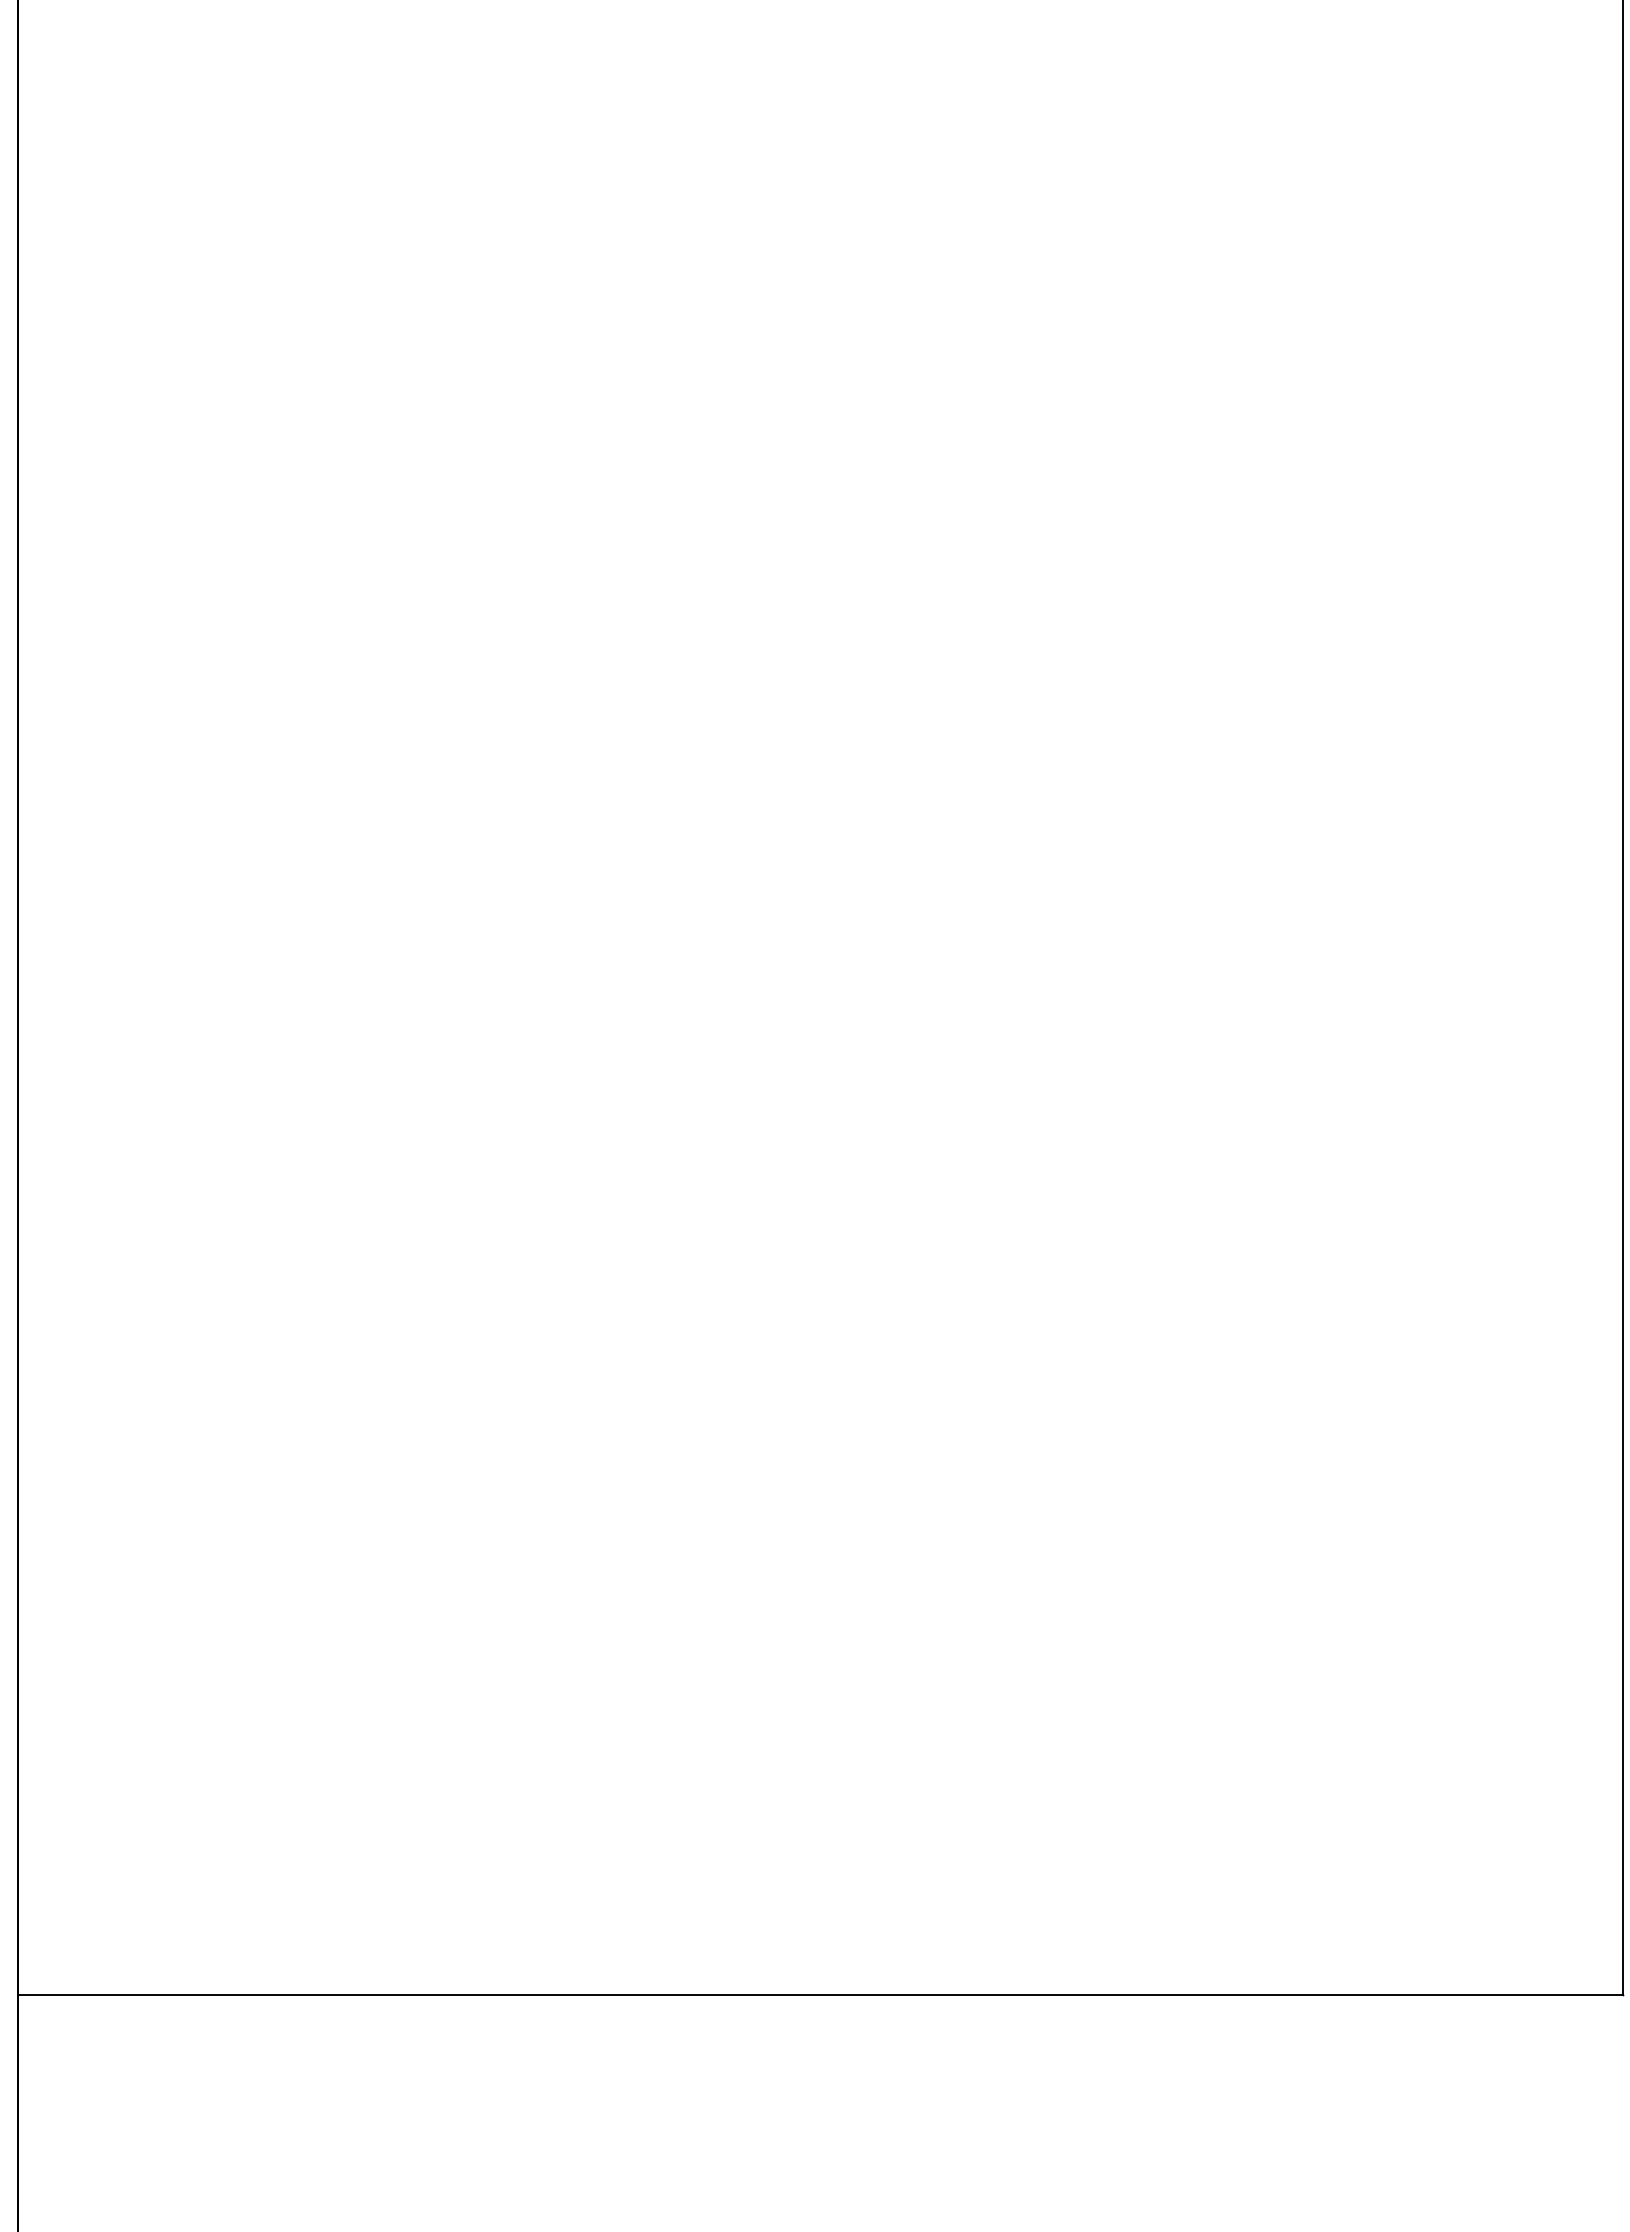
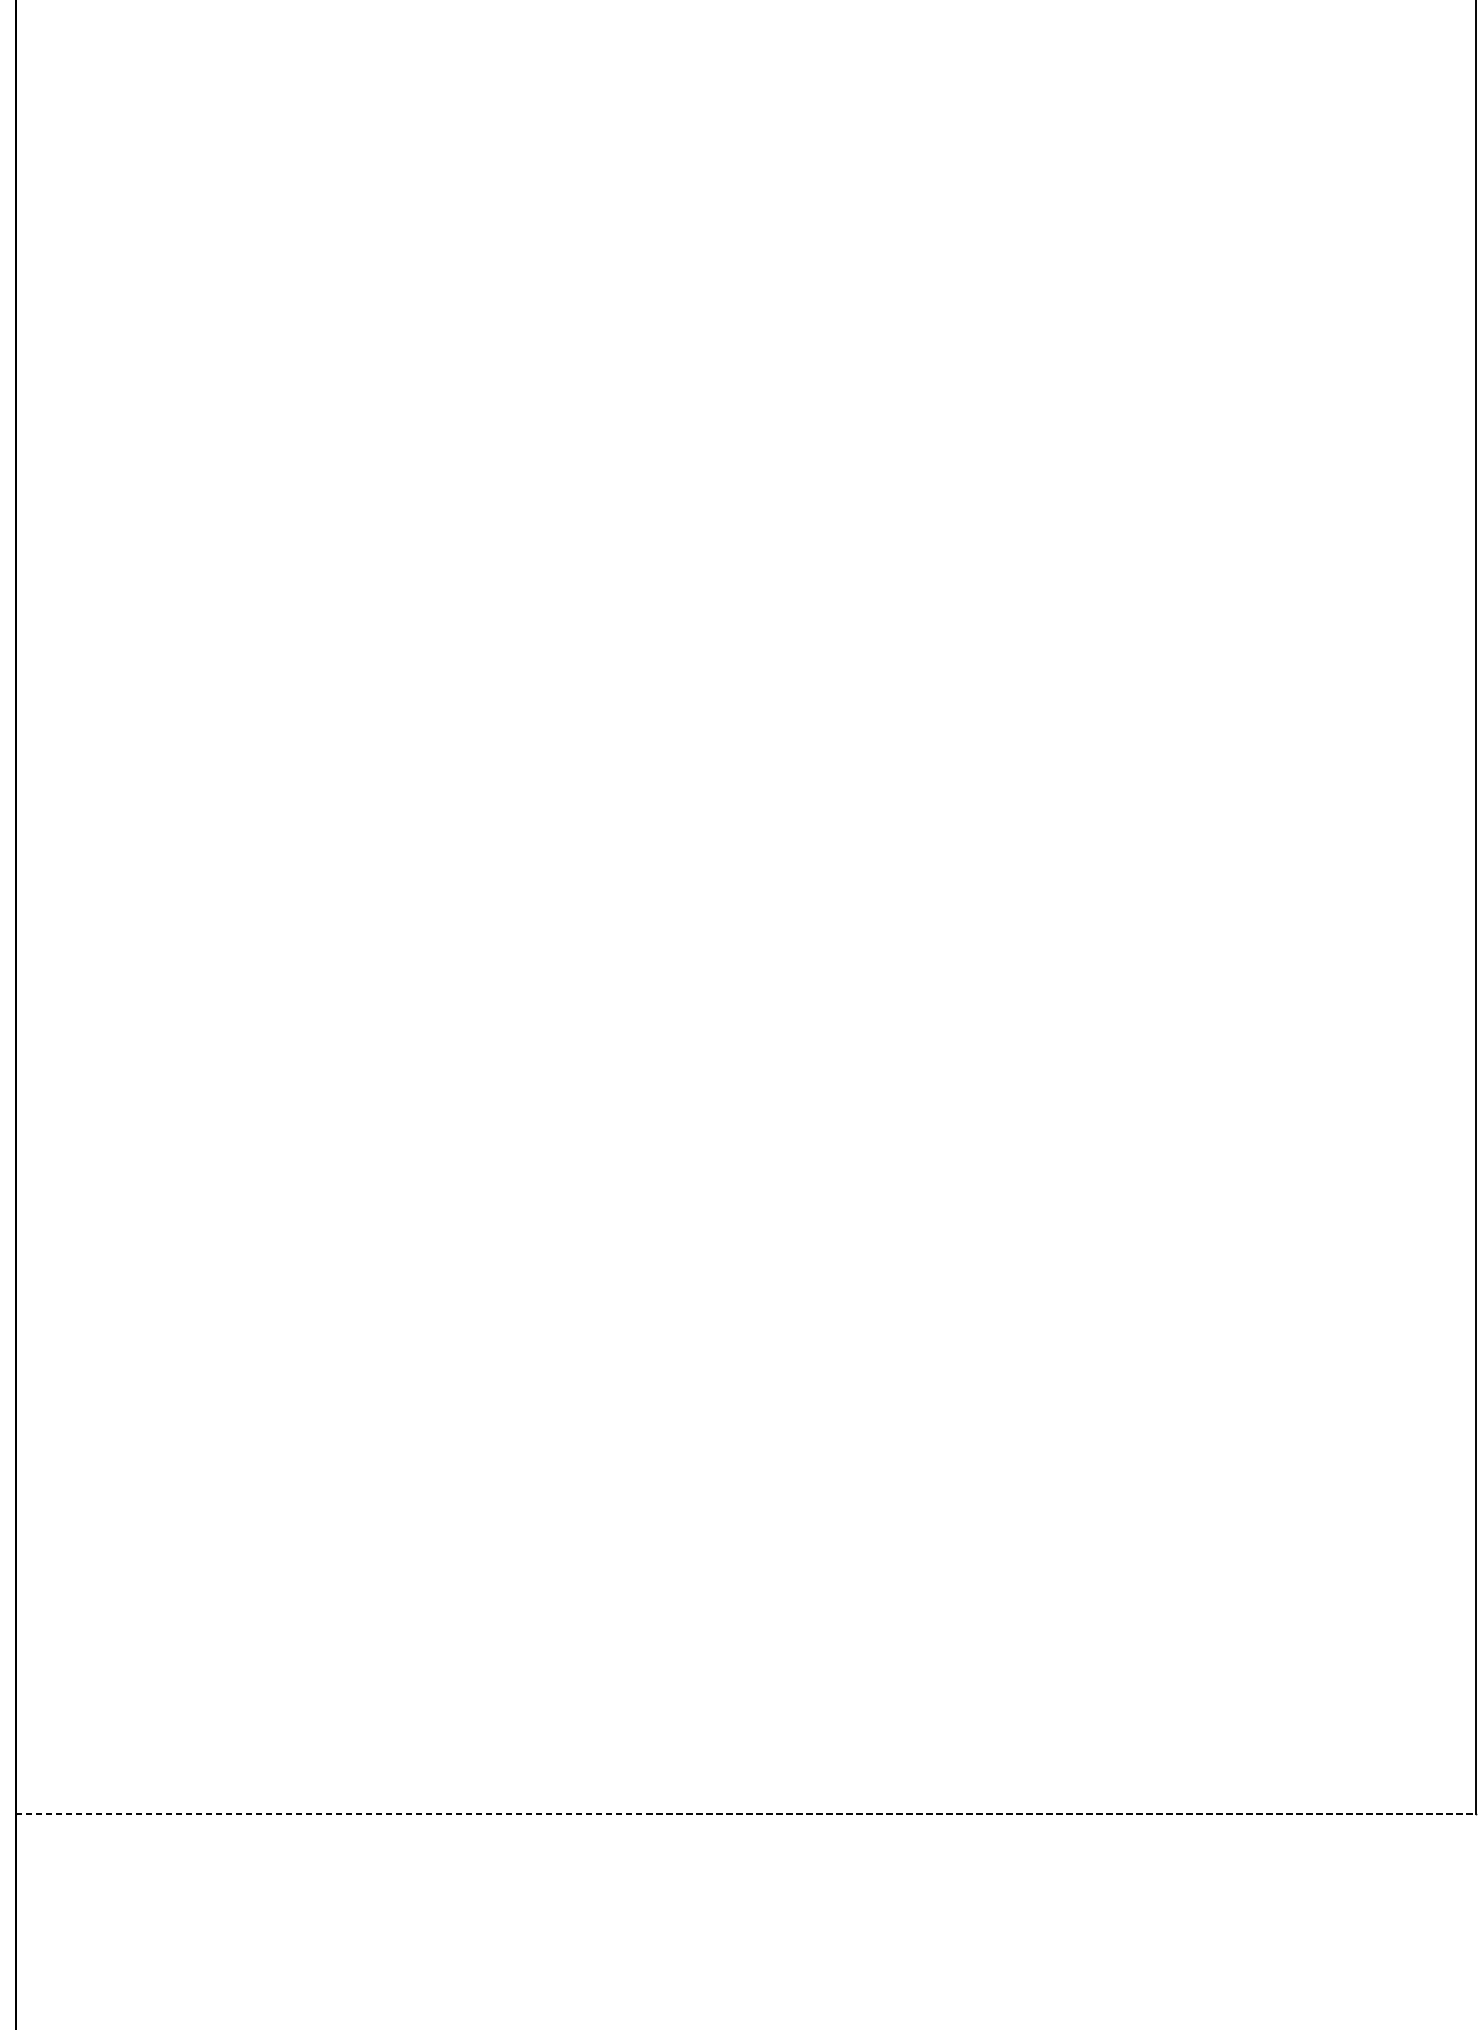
line: (820, 1994) -> (746, 1813), solid -> dashed

